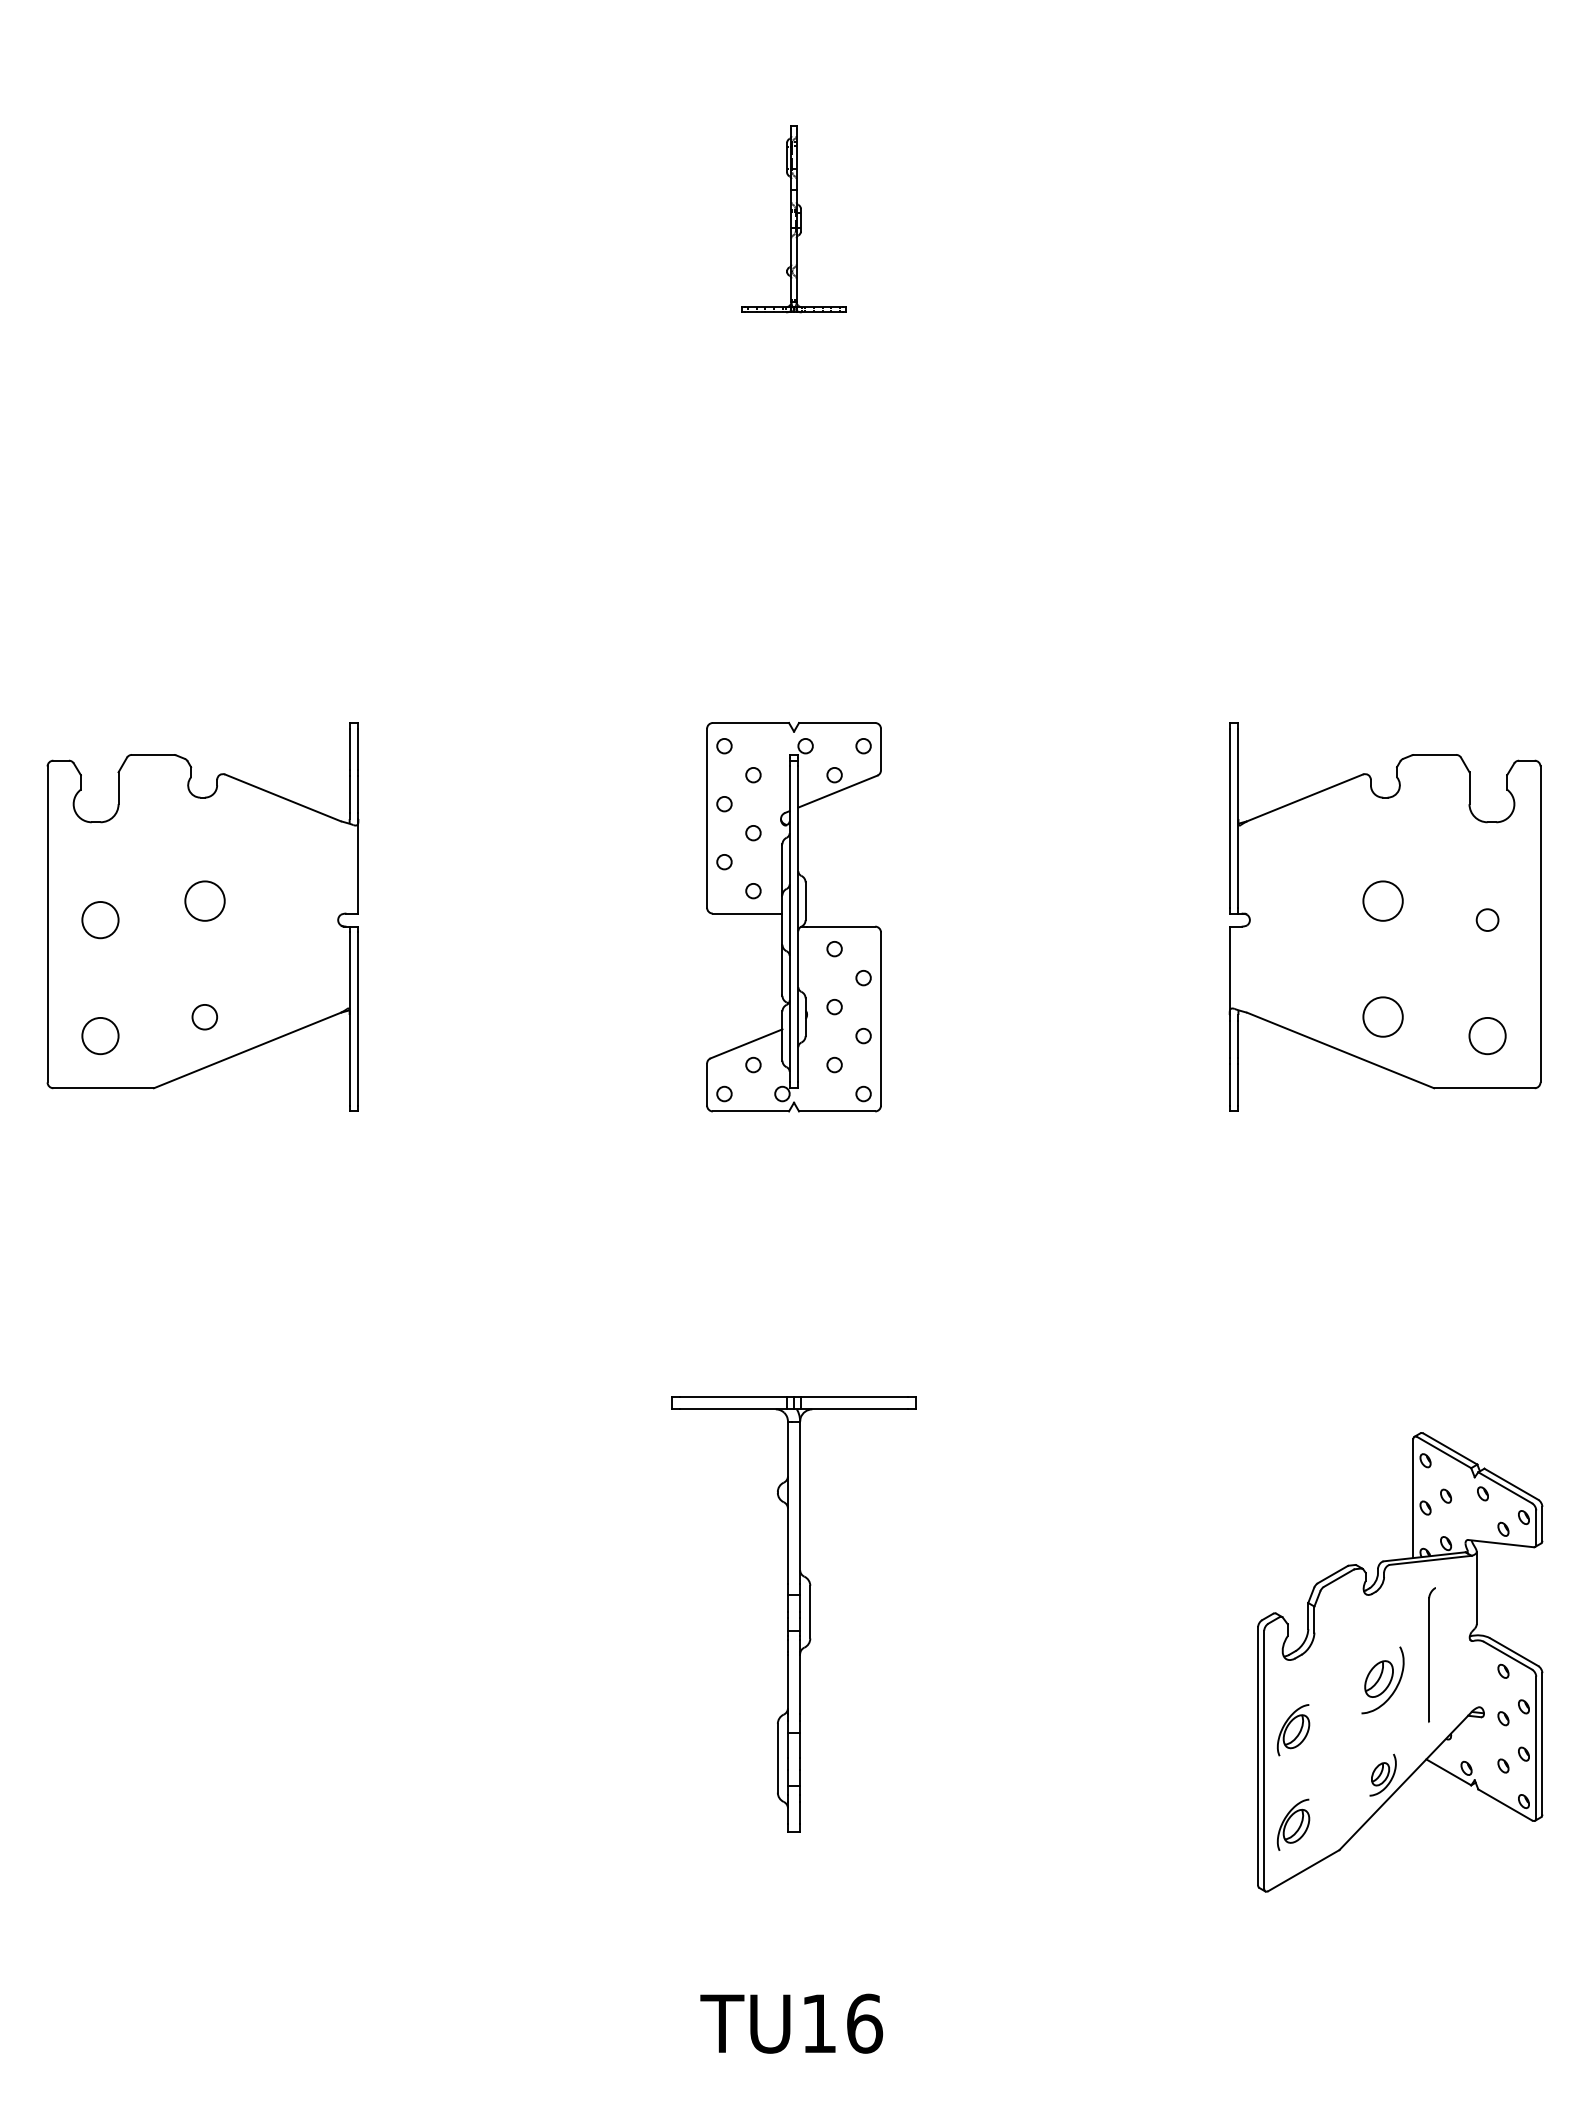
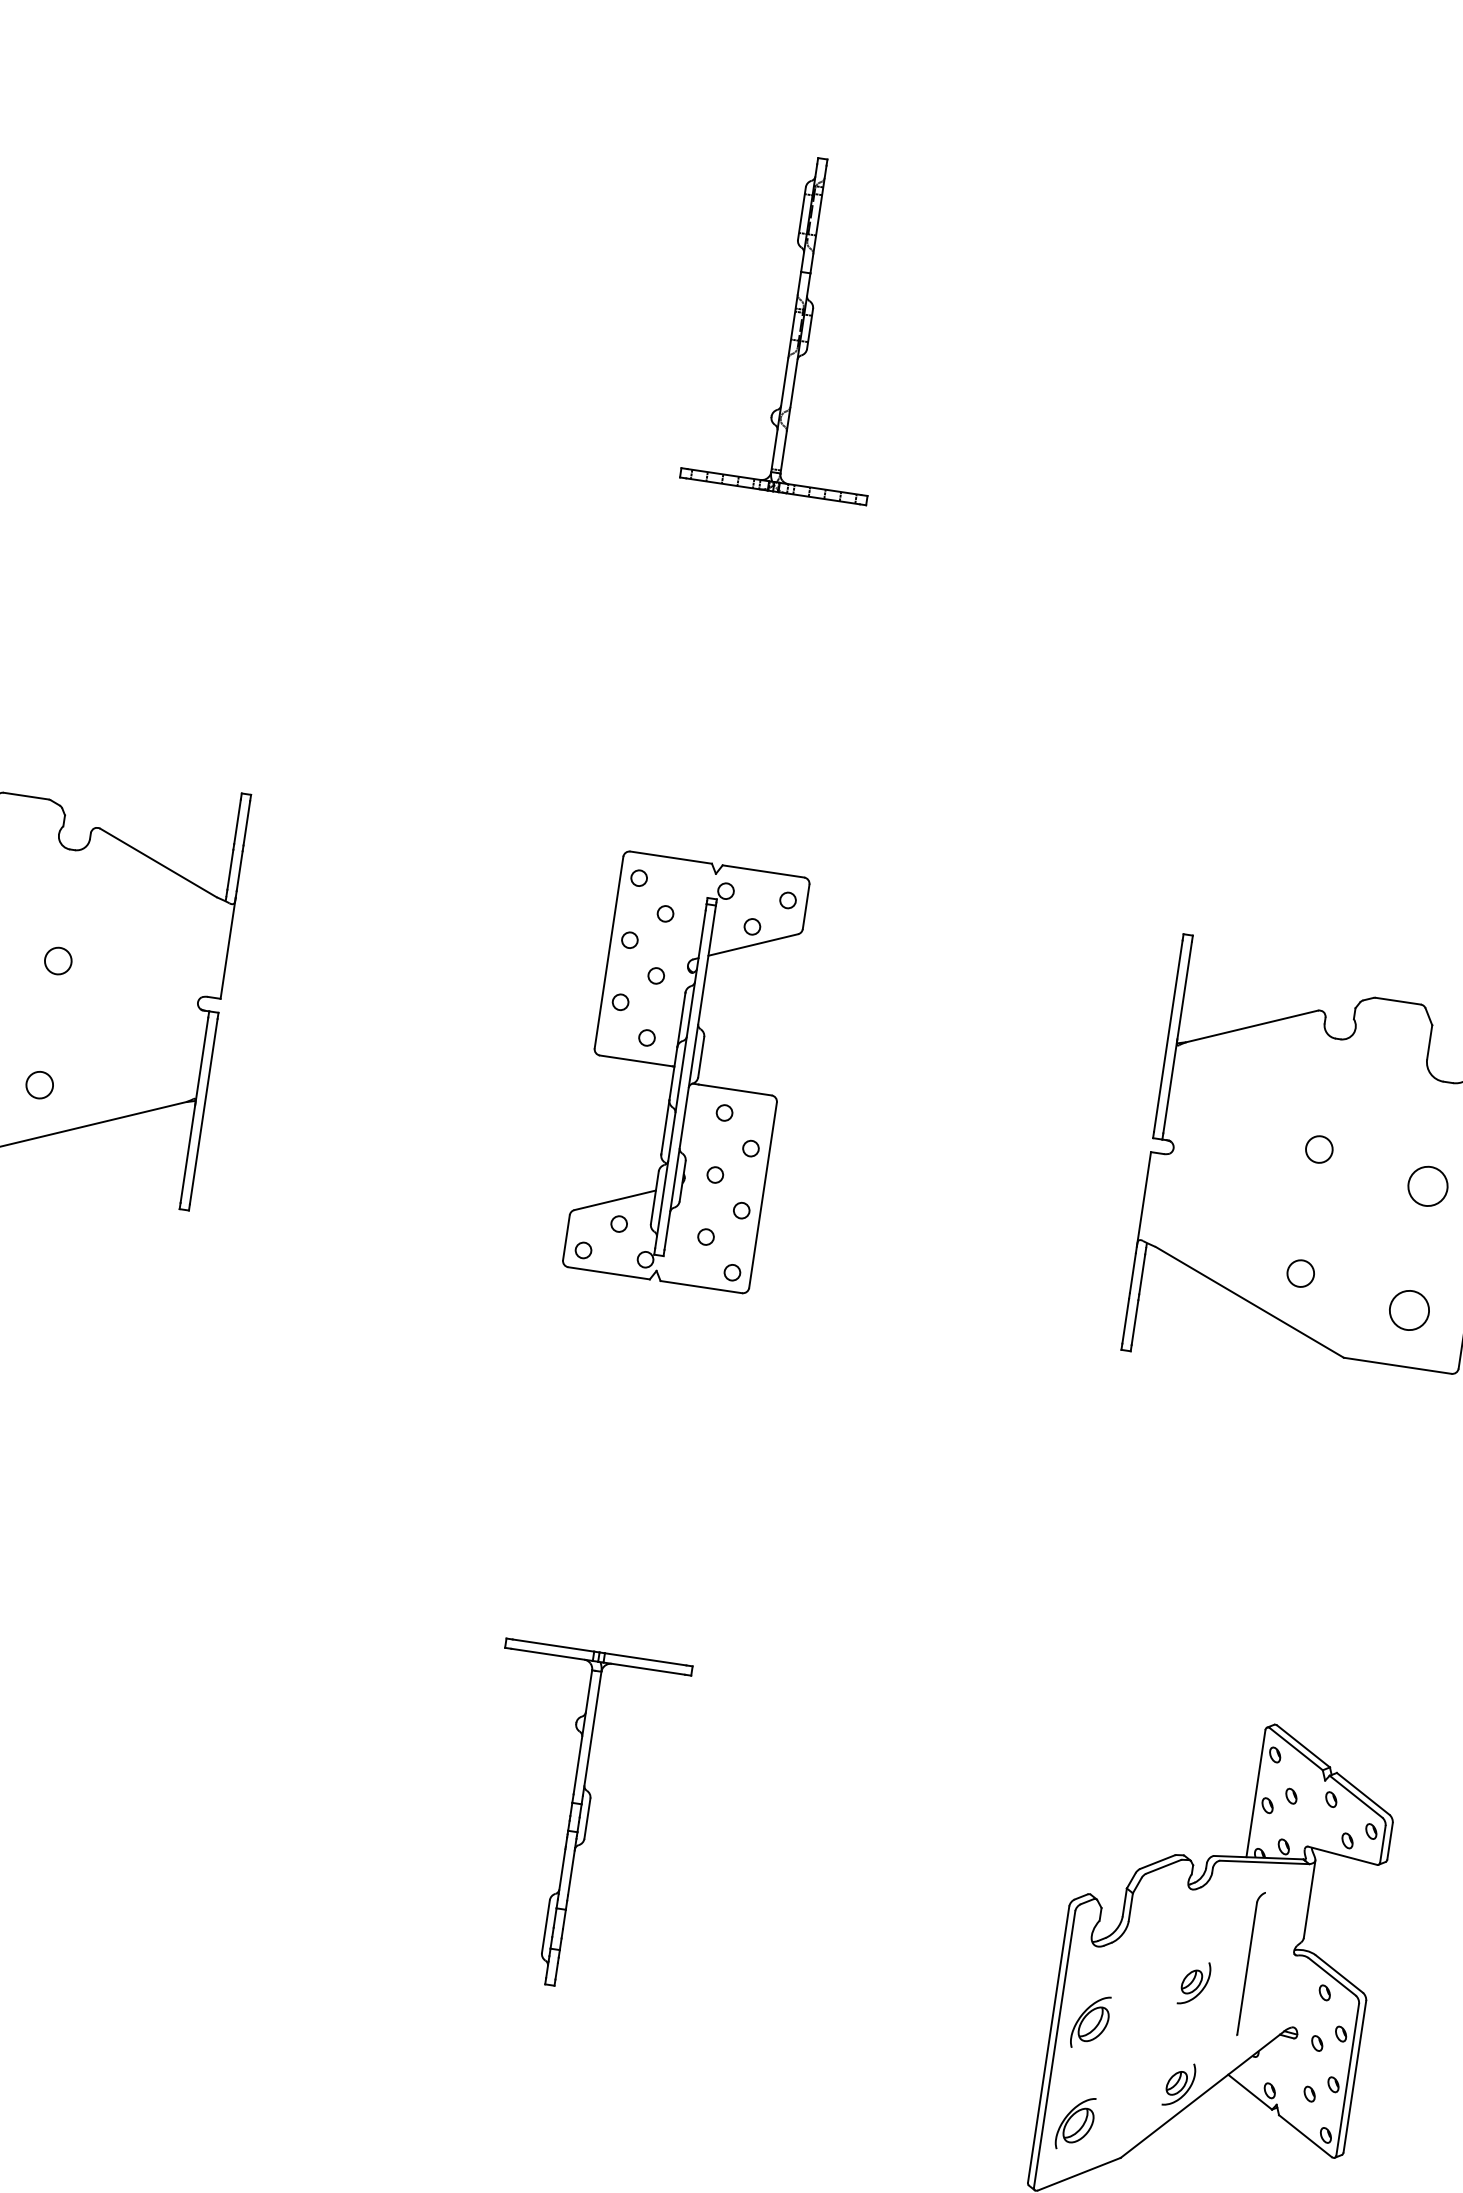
part: (793, 219) -> (797, 325), size x1.67
circle: (204, 901) -> (57, 961), size x0.62
circle: (1383, 901) -> (1319, 1149), size x0.62
circle: (1487, 920) -> (1427, 1186), size x1.67
circle: (1383, 1017) -> (1301, 1273), size x0.62
part: (793, 1614) -> (574, 1818), size x0.71
part: (1382, 1680) -> (1193, 1983), size x0.62

